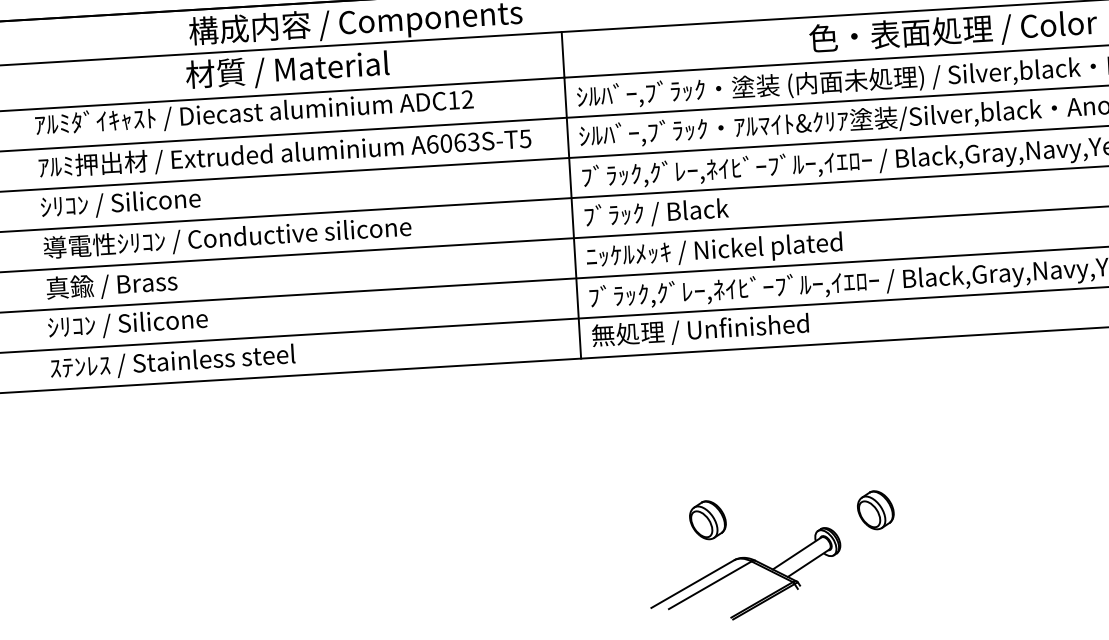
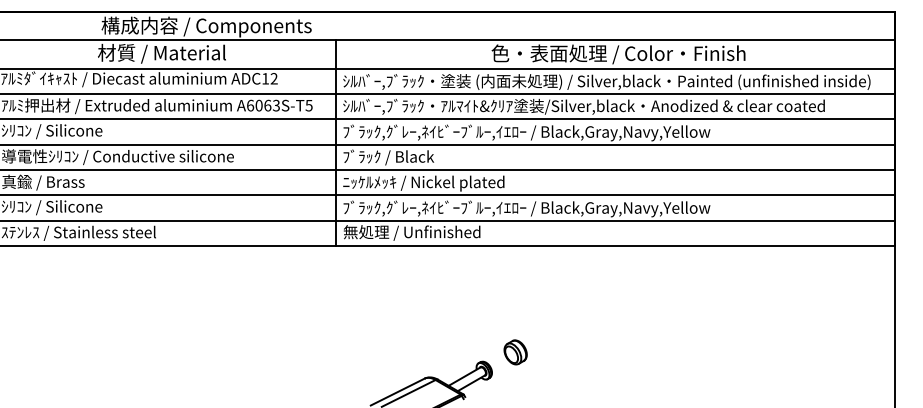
part: (707, 520) -> (409, 352), removed

